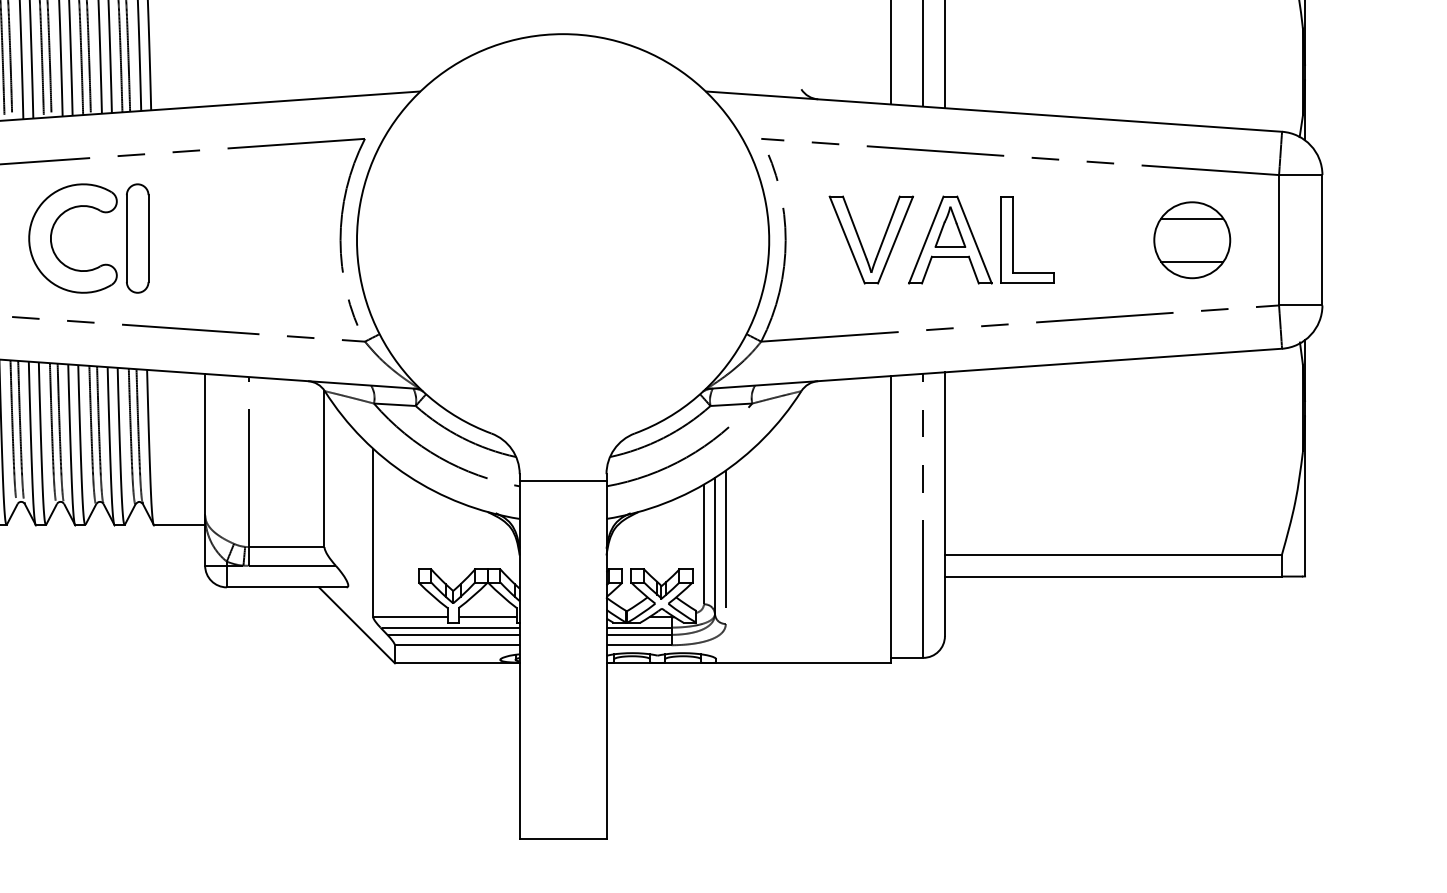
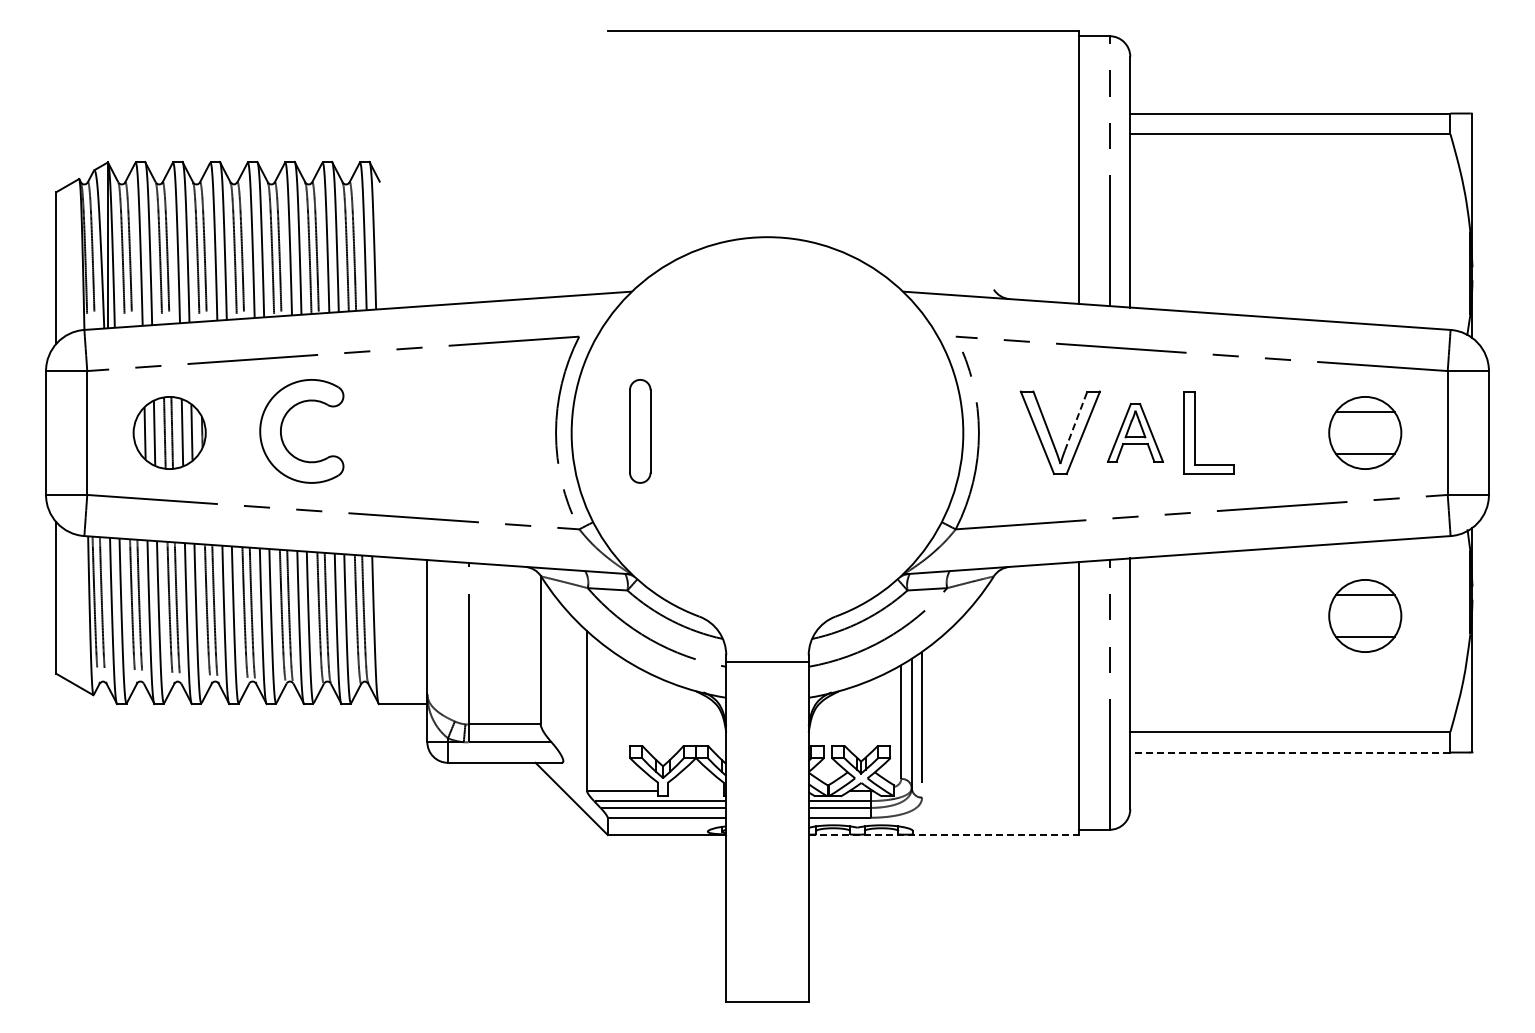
line: (888, 228) -> (1076, 421), solid -> dashed
part: (137, 238) -> (640, 431), moved
part: (950, 239) -> (1135, 432), size x0.7
part: (1192, 432) -> (1365, 615), added
line: (1112, 576) -> (1289, 752), solid -> dashed
line: (487, 617) -> (695, 791), removed
line: (749, 662) -> (944, 834), solid -> dashed

